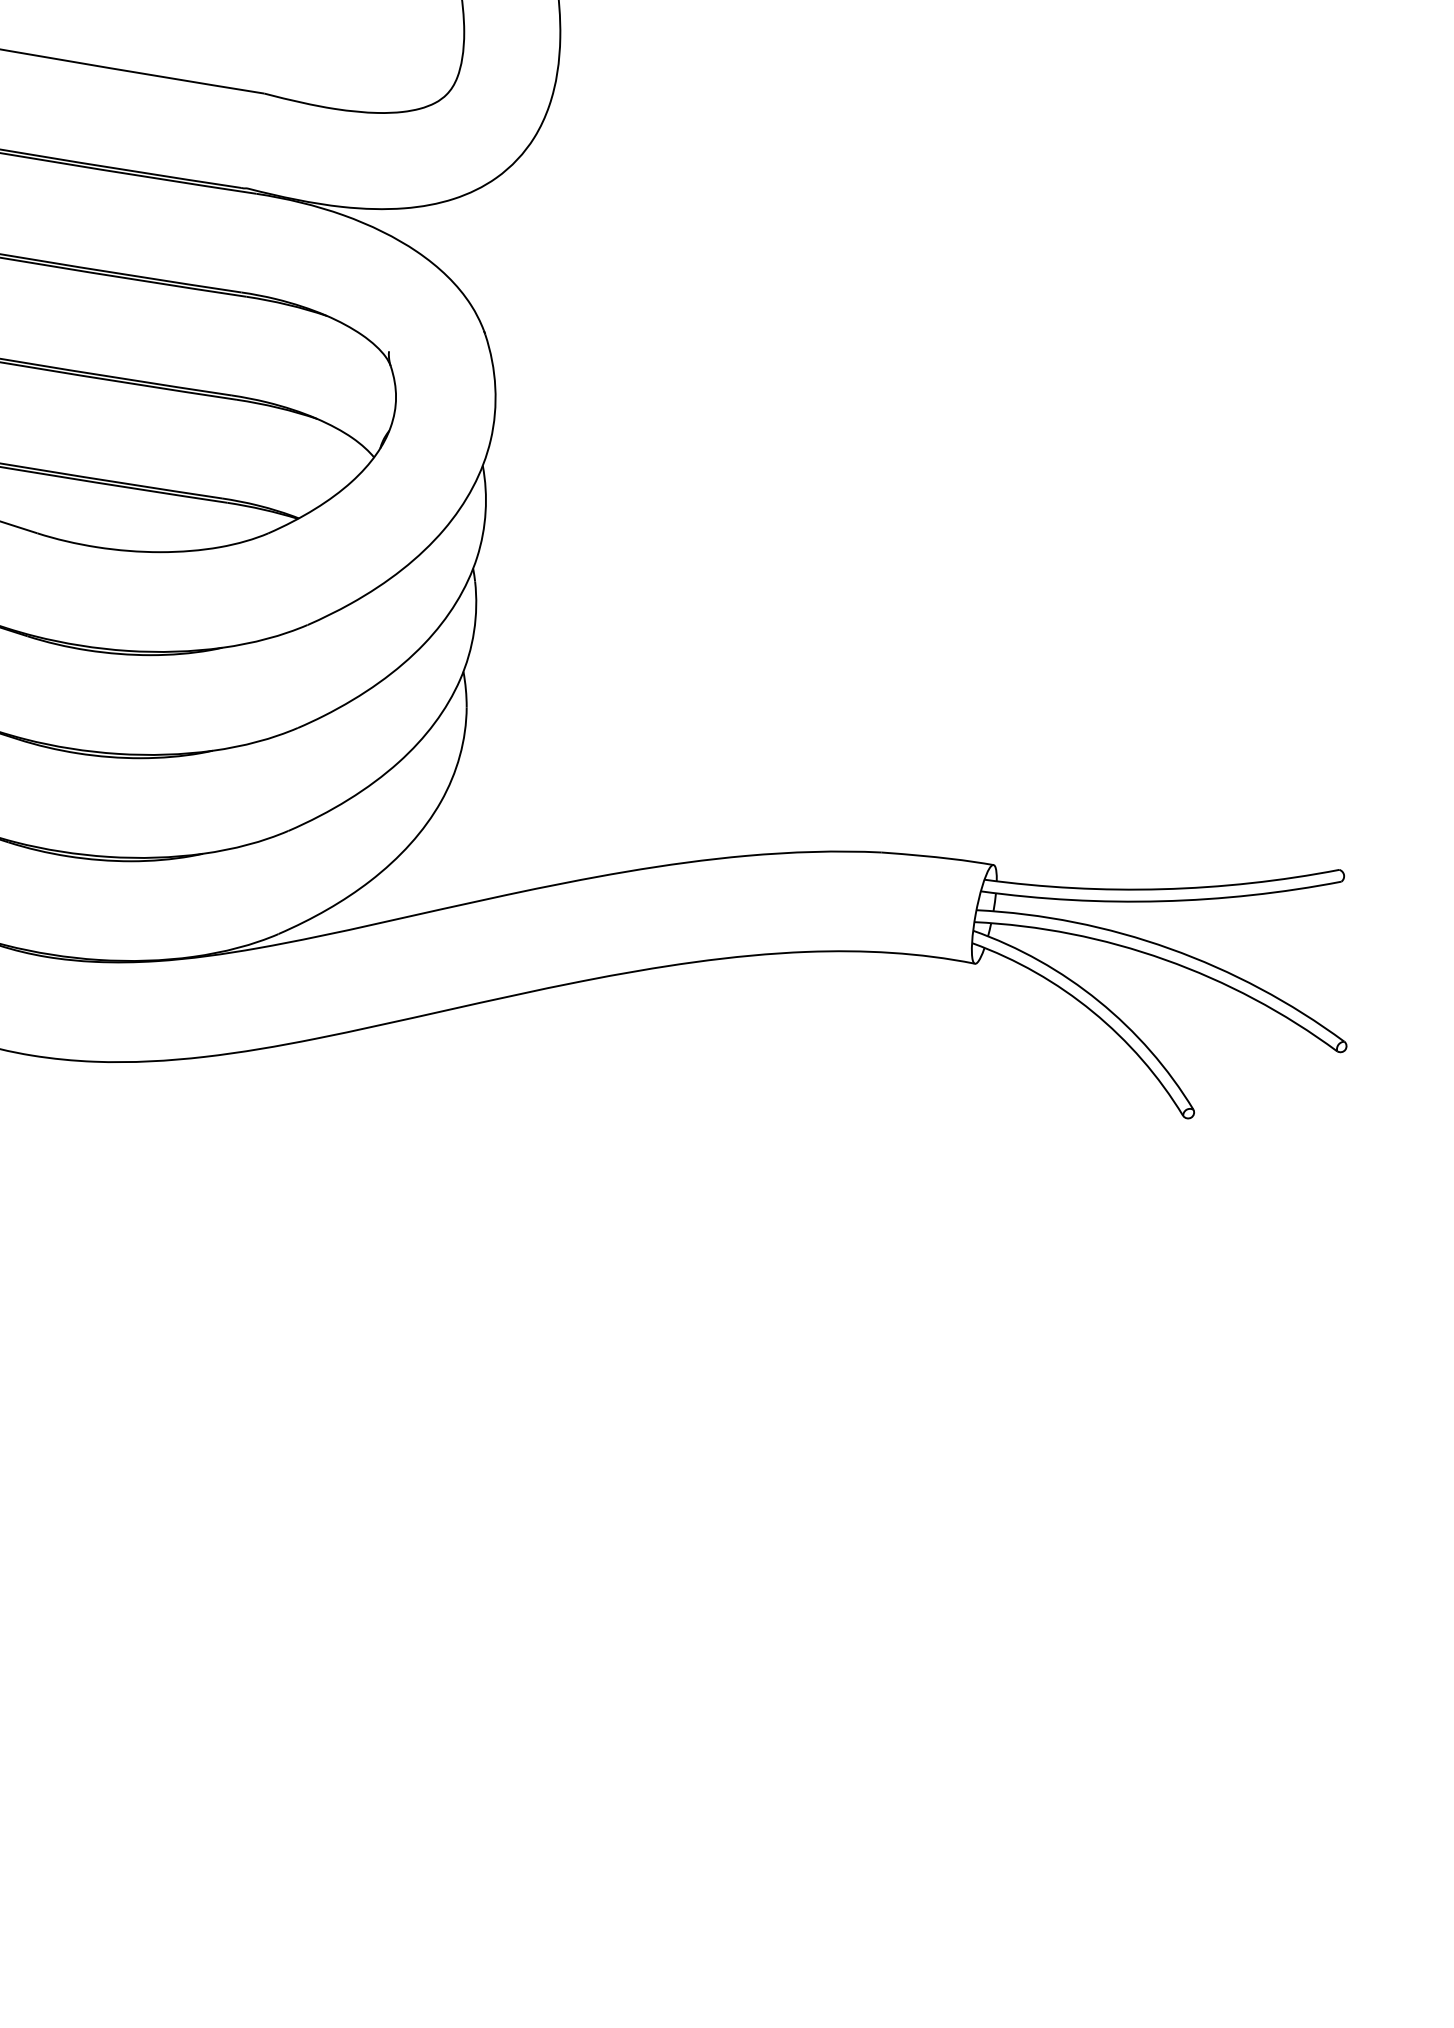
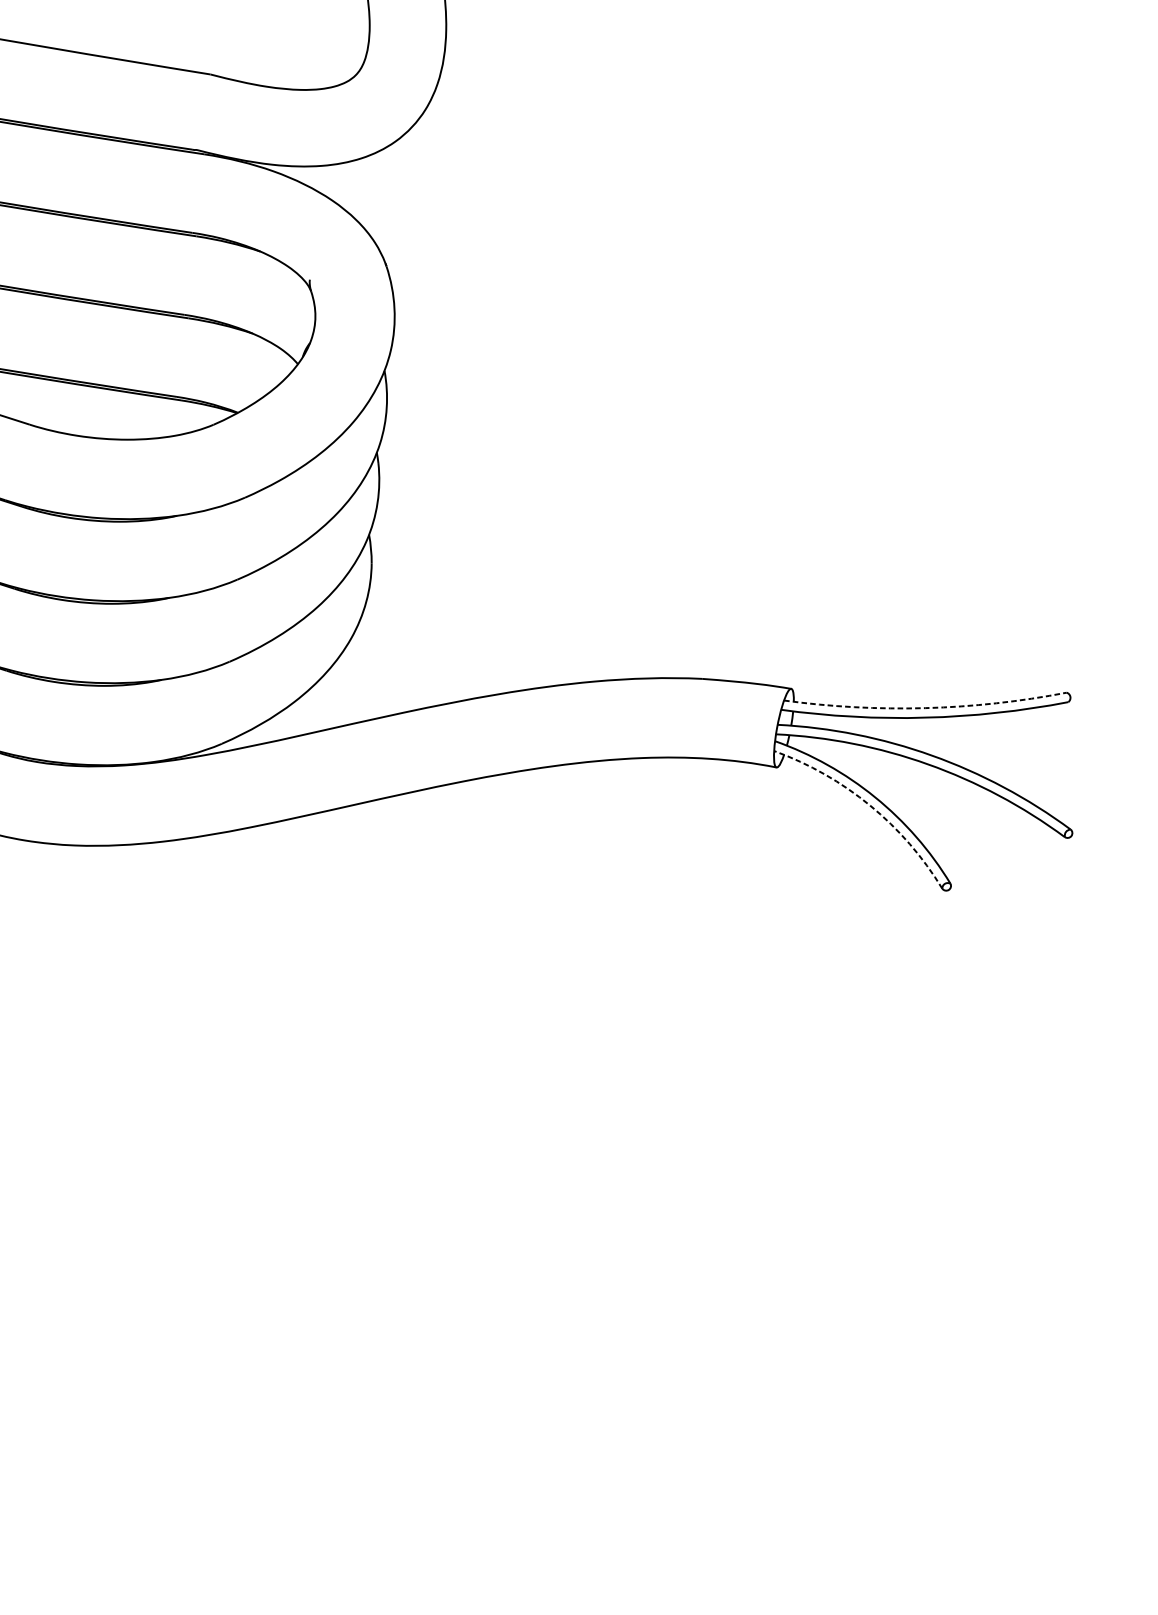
arc: (1162, 889) -> (925, 708), solid -> dashed
arc: (1092, 1011) -> (870, 805), solid -> dashed

